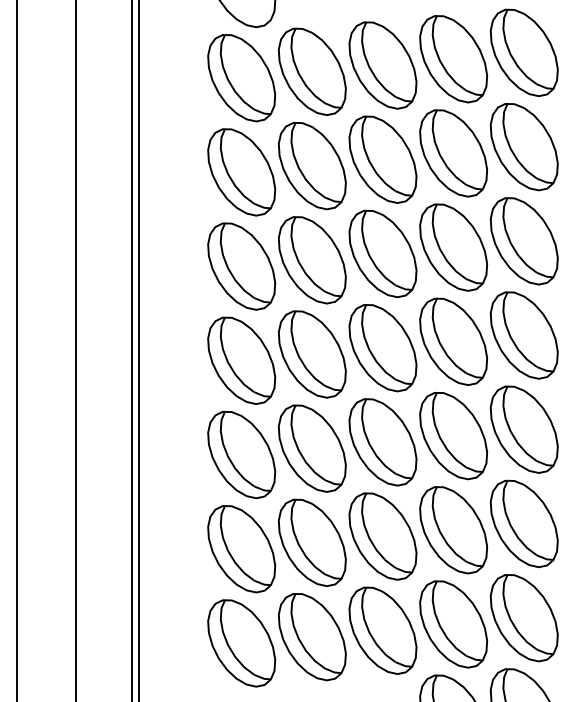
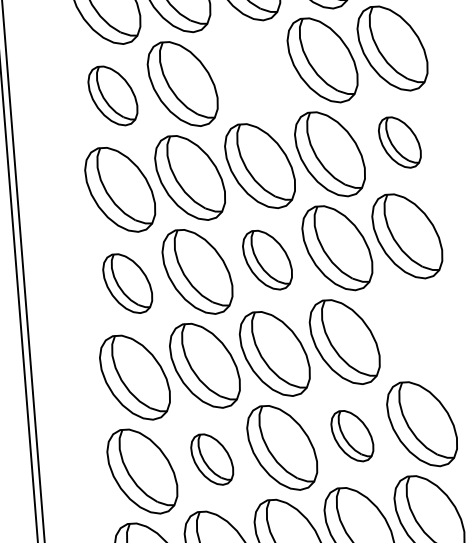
part: (382, 159) -> (252, 72), removed
part: (241, 172) -> (112, 96), size x0.7
part: (523, 241) -> (399, 142), size x0.6
part: (382, 348) -> (267, 260), size x0.7
part: (241, 360) -> (127, 283), size x0.7
part: (523, 429) -> (414, 330), removed
part: (453, 530) -> (352, 436), size x0.6
part: (311, 542) -> (211, 459), size x0.6

